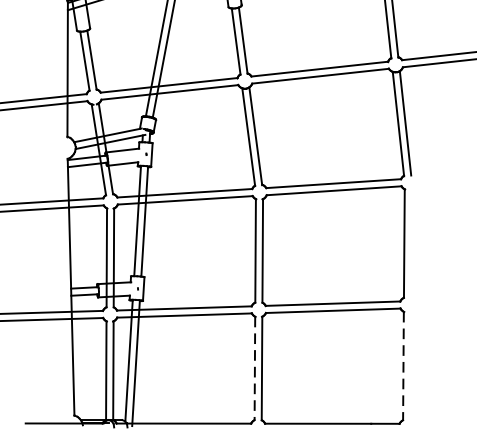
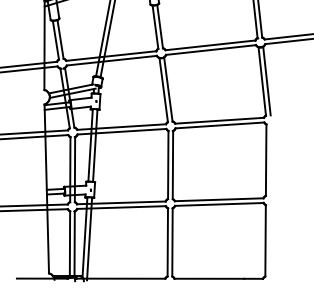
line: (403, 365) -> (265, 240), dashed -> solid
line: (254, 368) -> (167, 242), dashed -> solid

